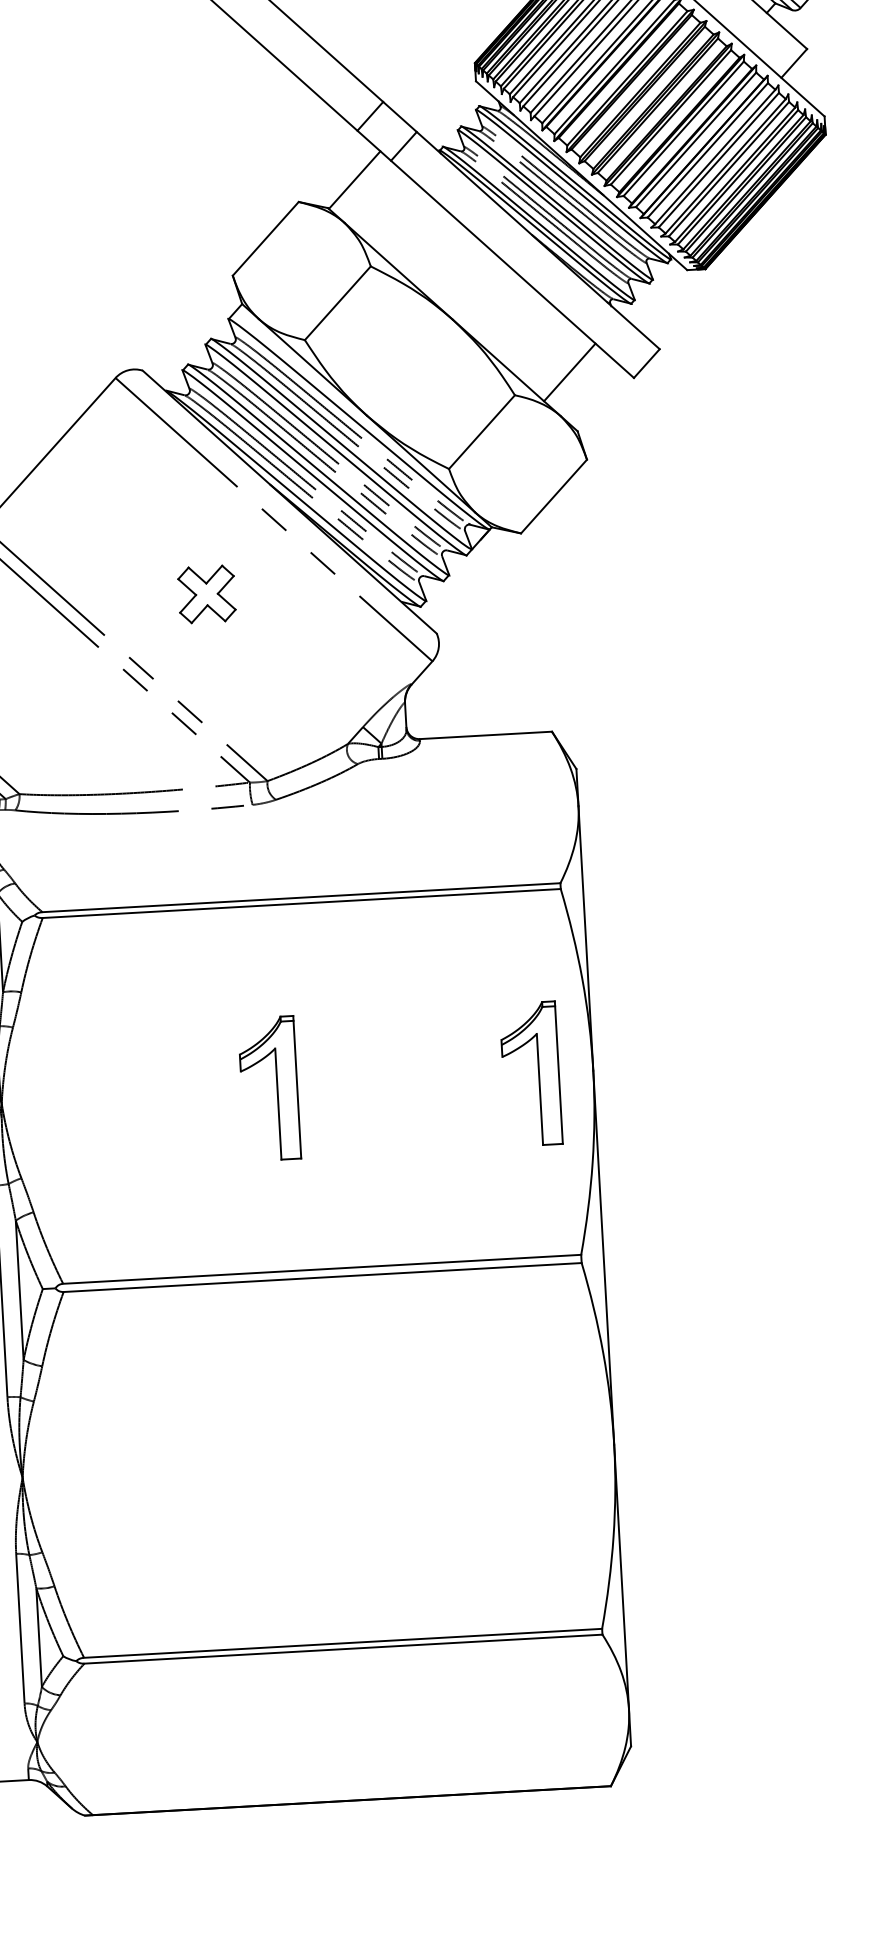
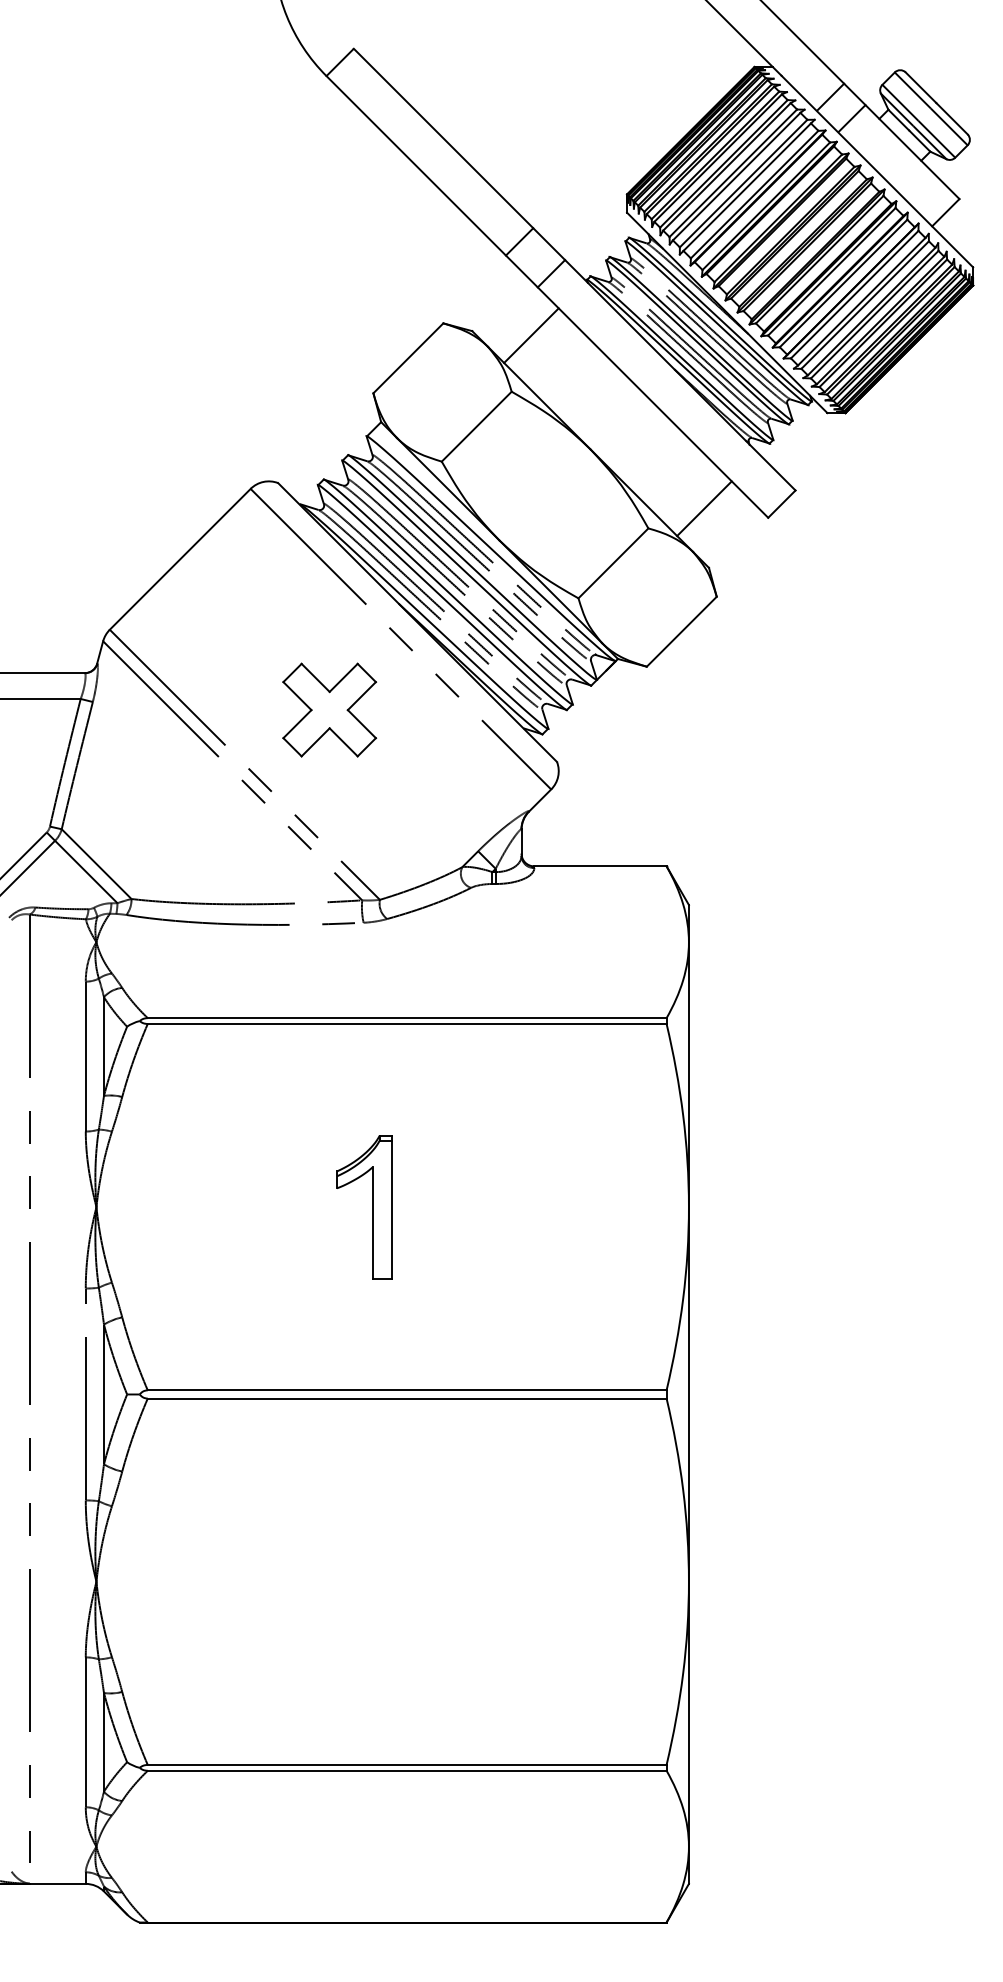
line: (354, 179) -> (531, 335), moved
part: (206, 593) -> (329, 709), size x1.67
part: (538, 1074) -> (634, 1207), removed

